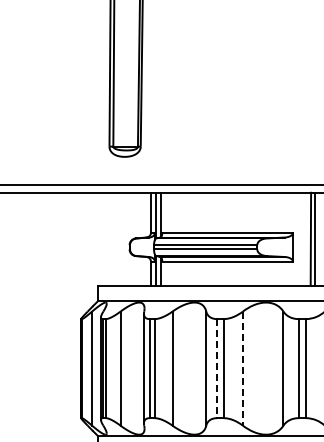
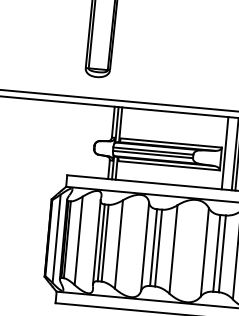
line: (297, 239) -> (224, 153), added
line: (217, 368) -> (153, 247), dashed -> solid
line: (242, 369) -> (173, 250), dashed -> solid

